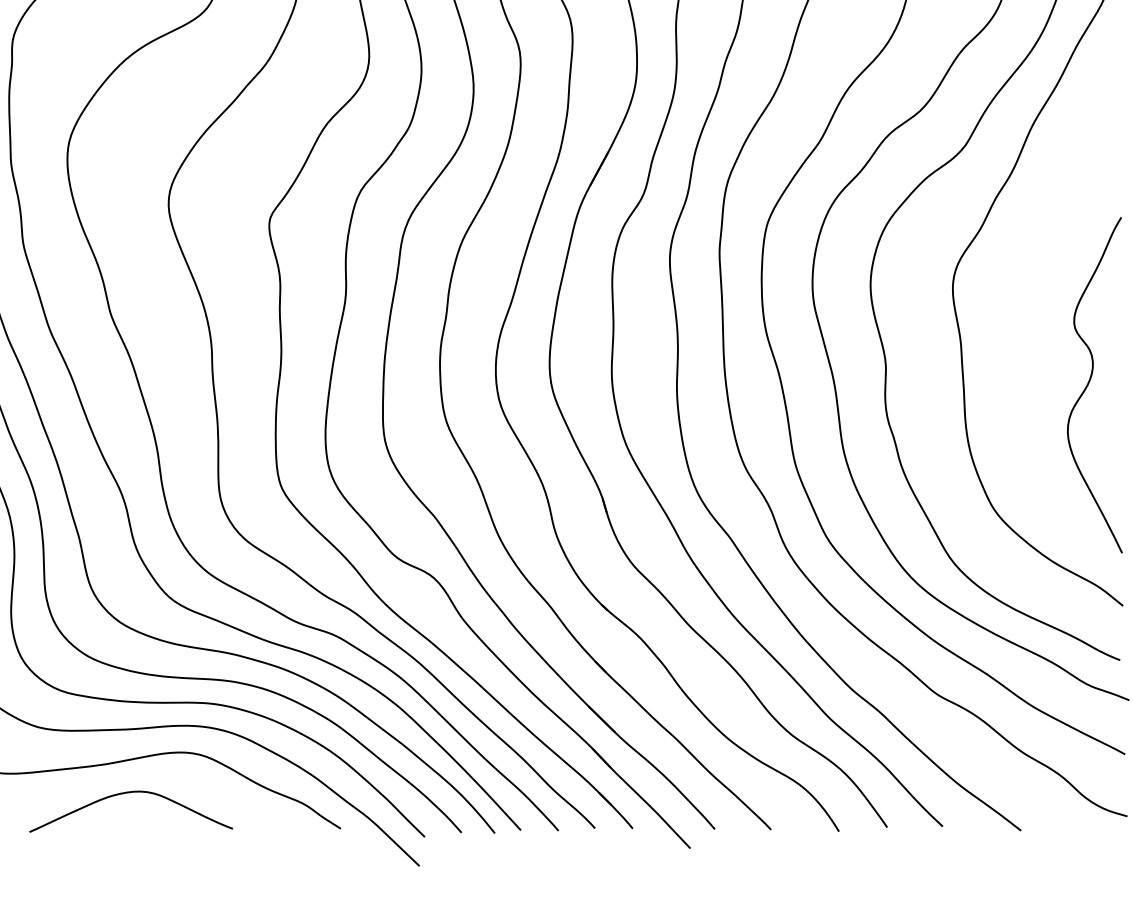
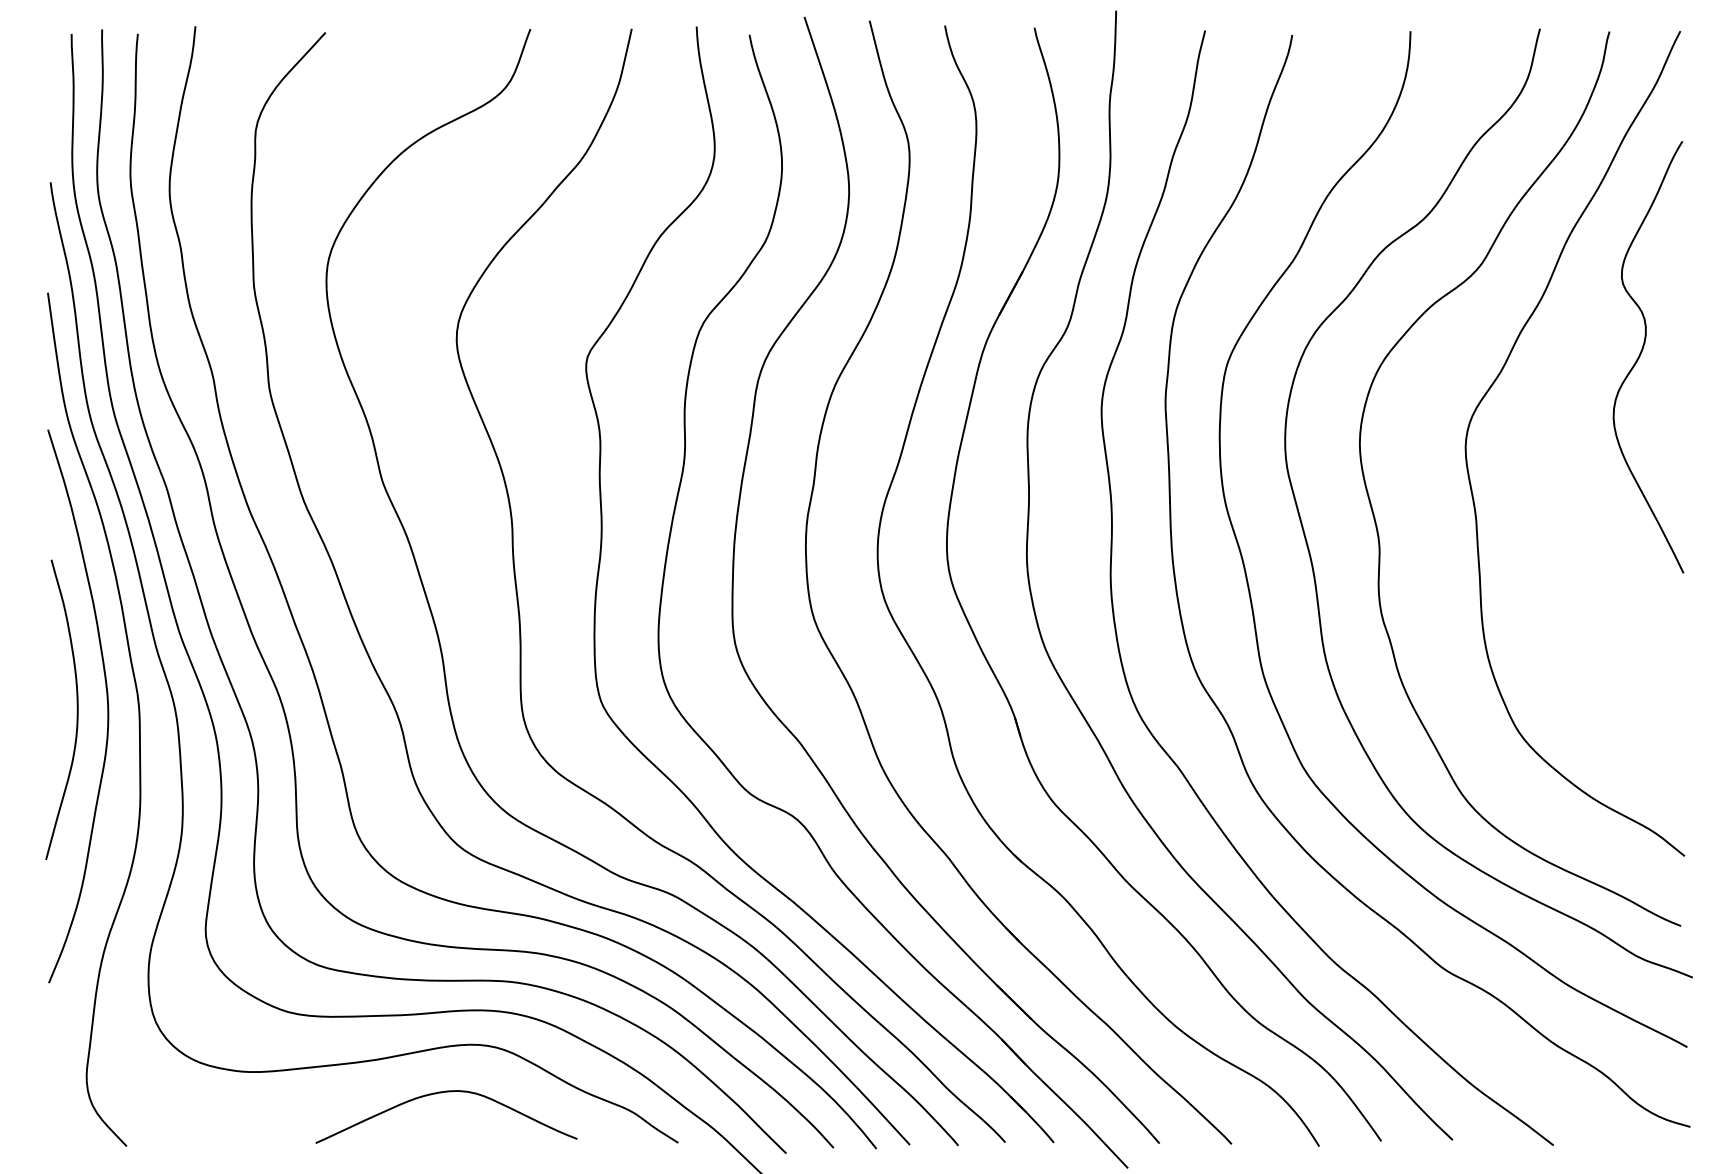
curve: (1089, 383) -> (1641, 354), moved
curve: (127, 793) -> (441, 1093), moved

